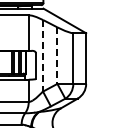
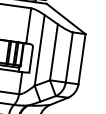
line: (43, 55) -> (40, 50), dashed -> solid
line: (57, 56) -> (53, 53), dashed -> solid

